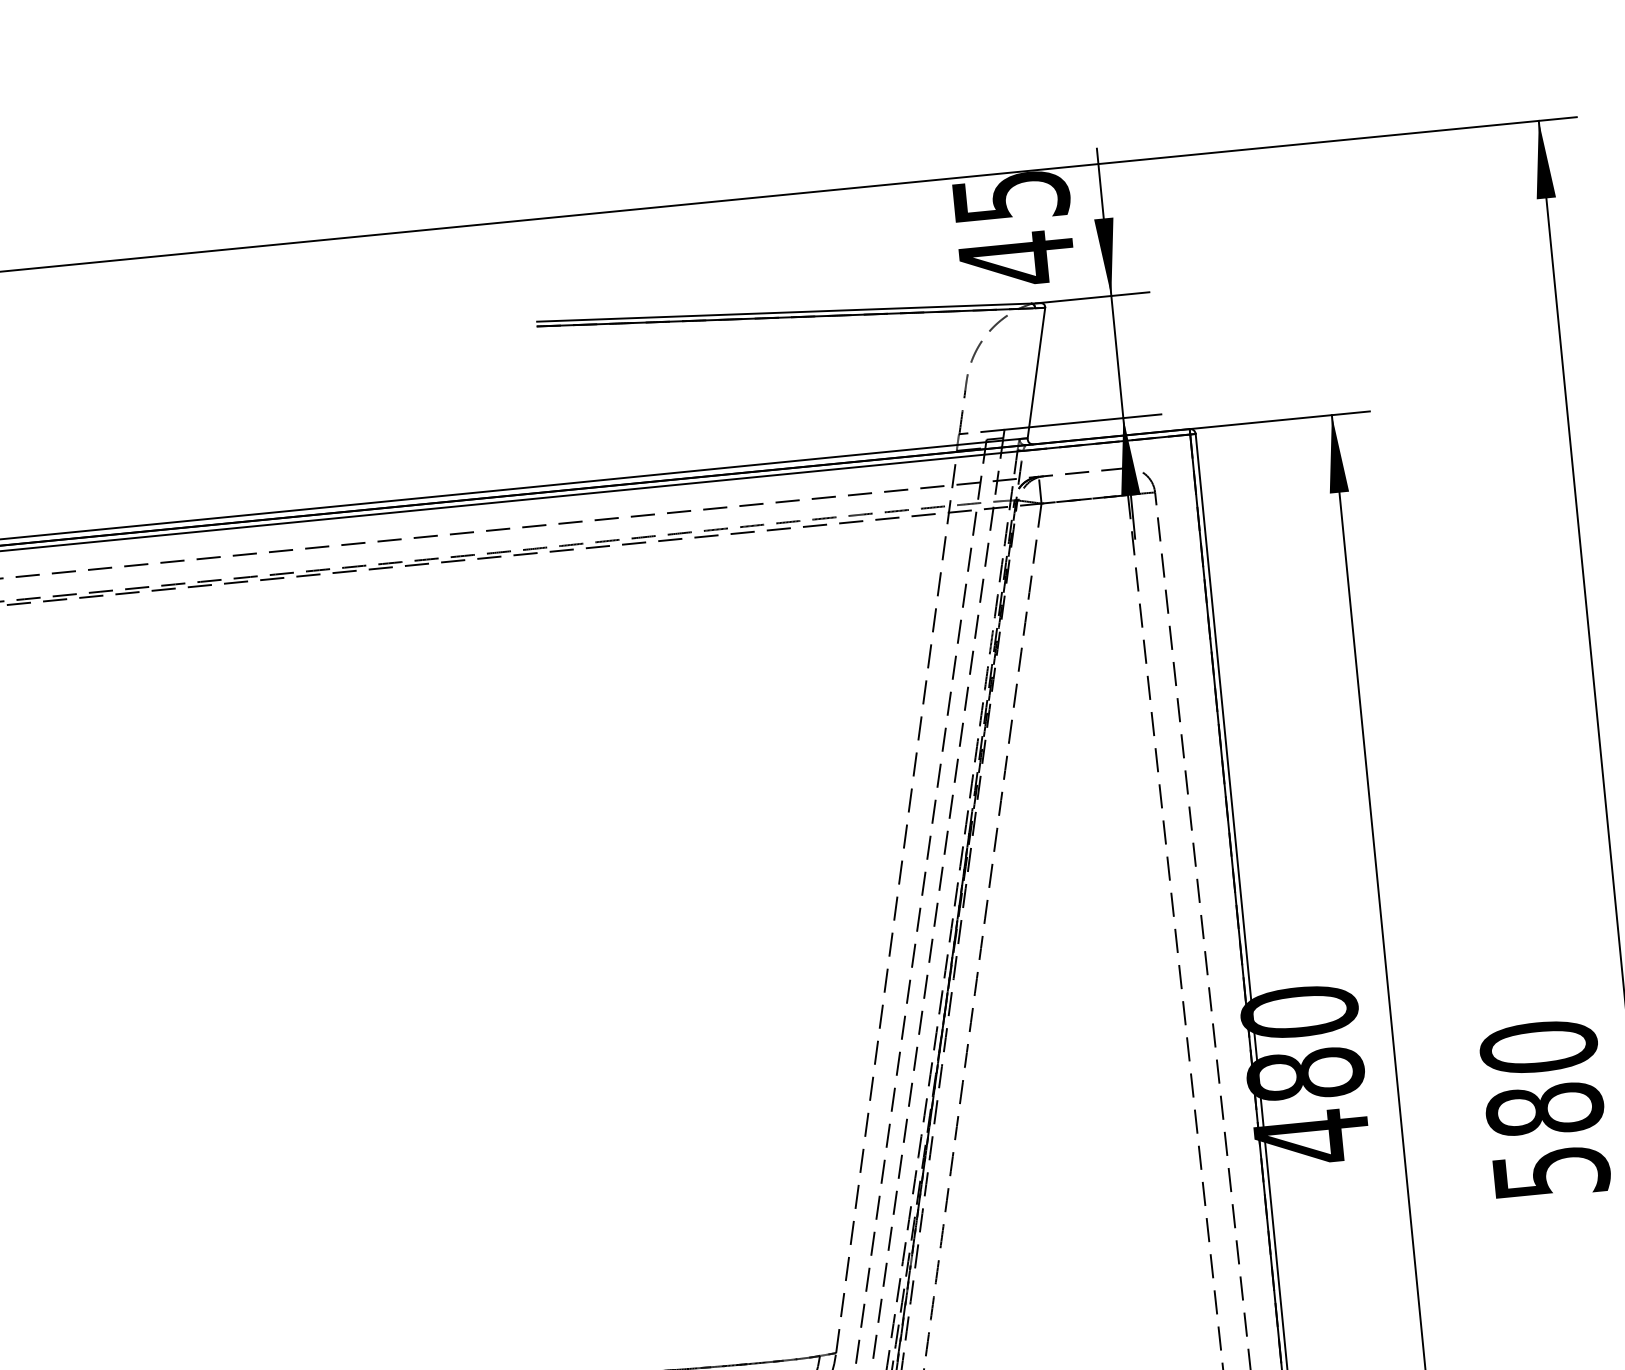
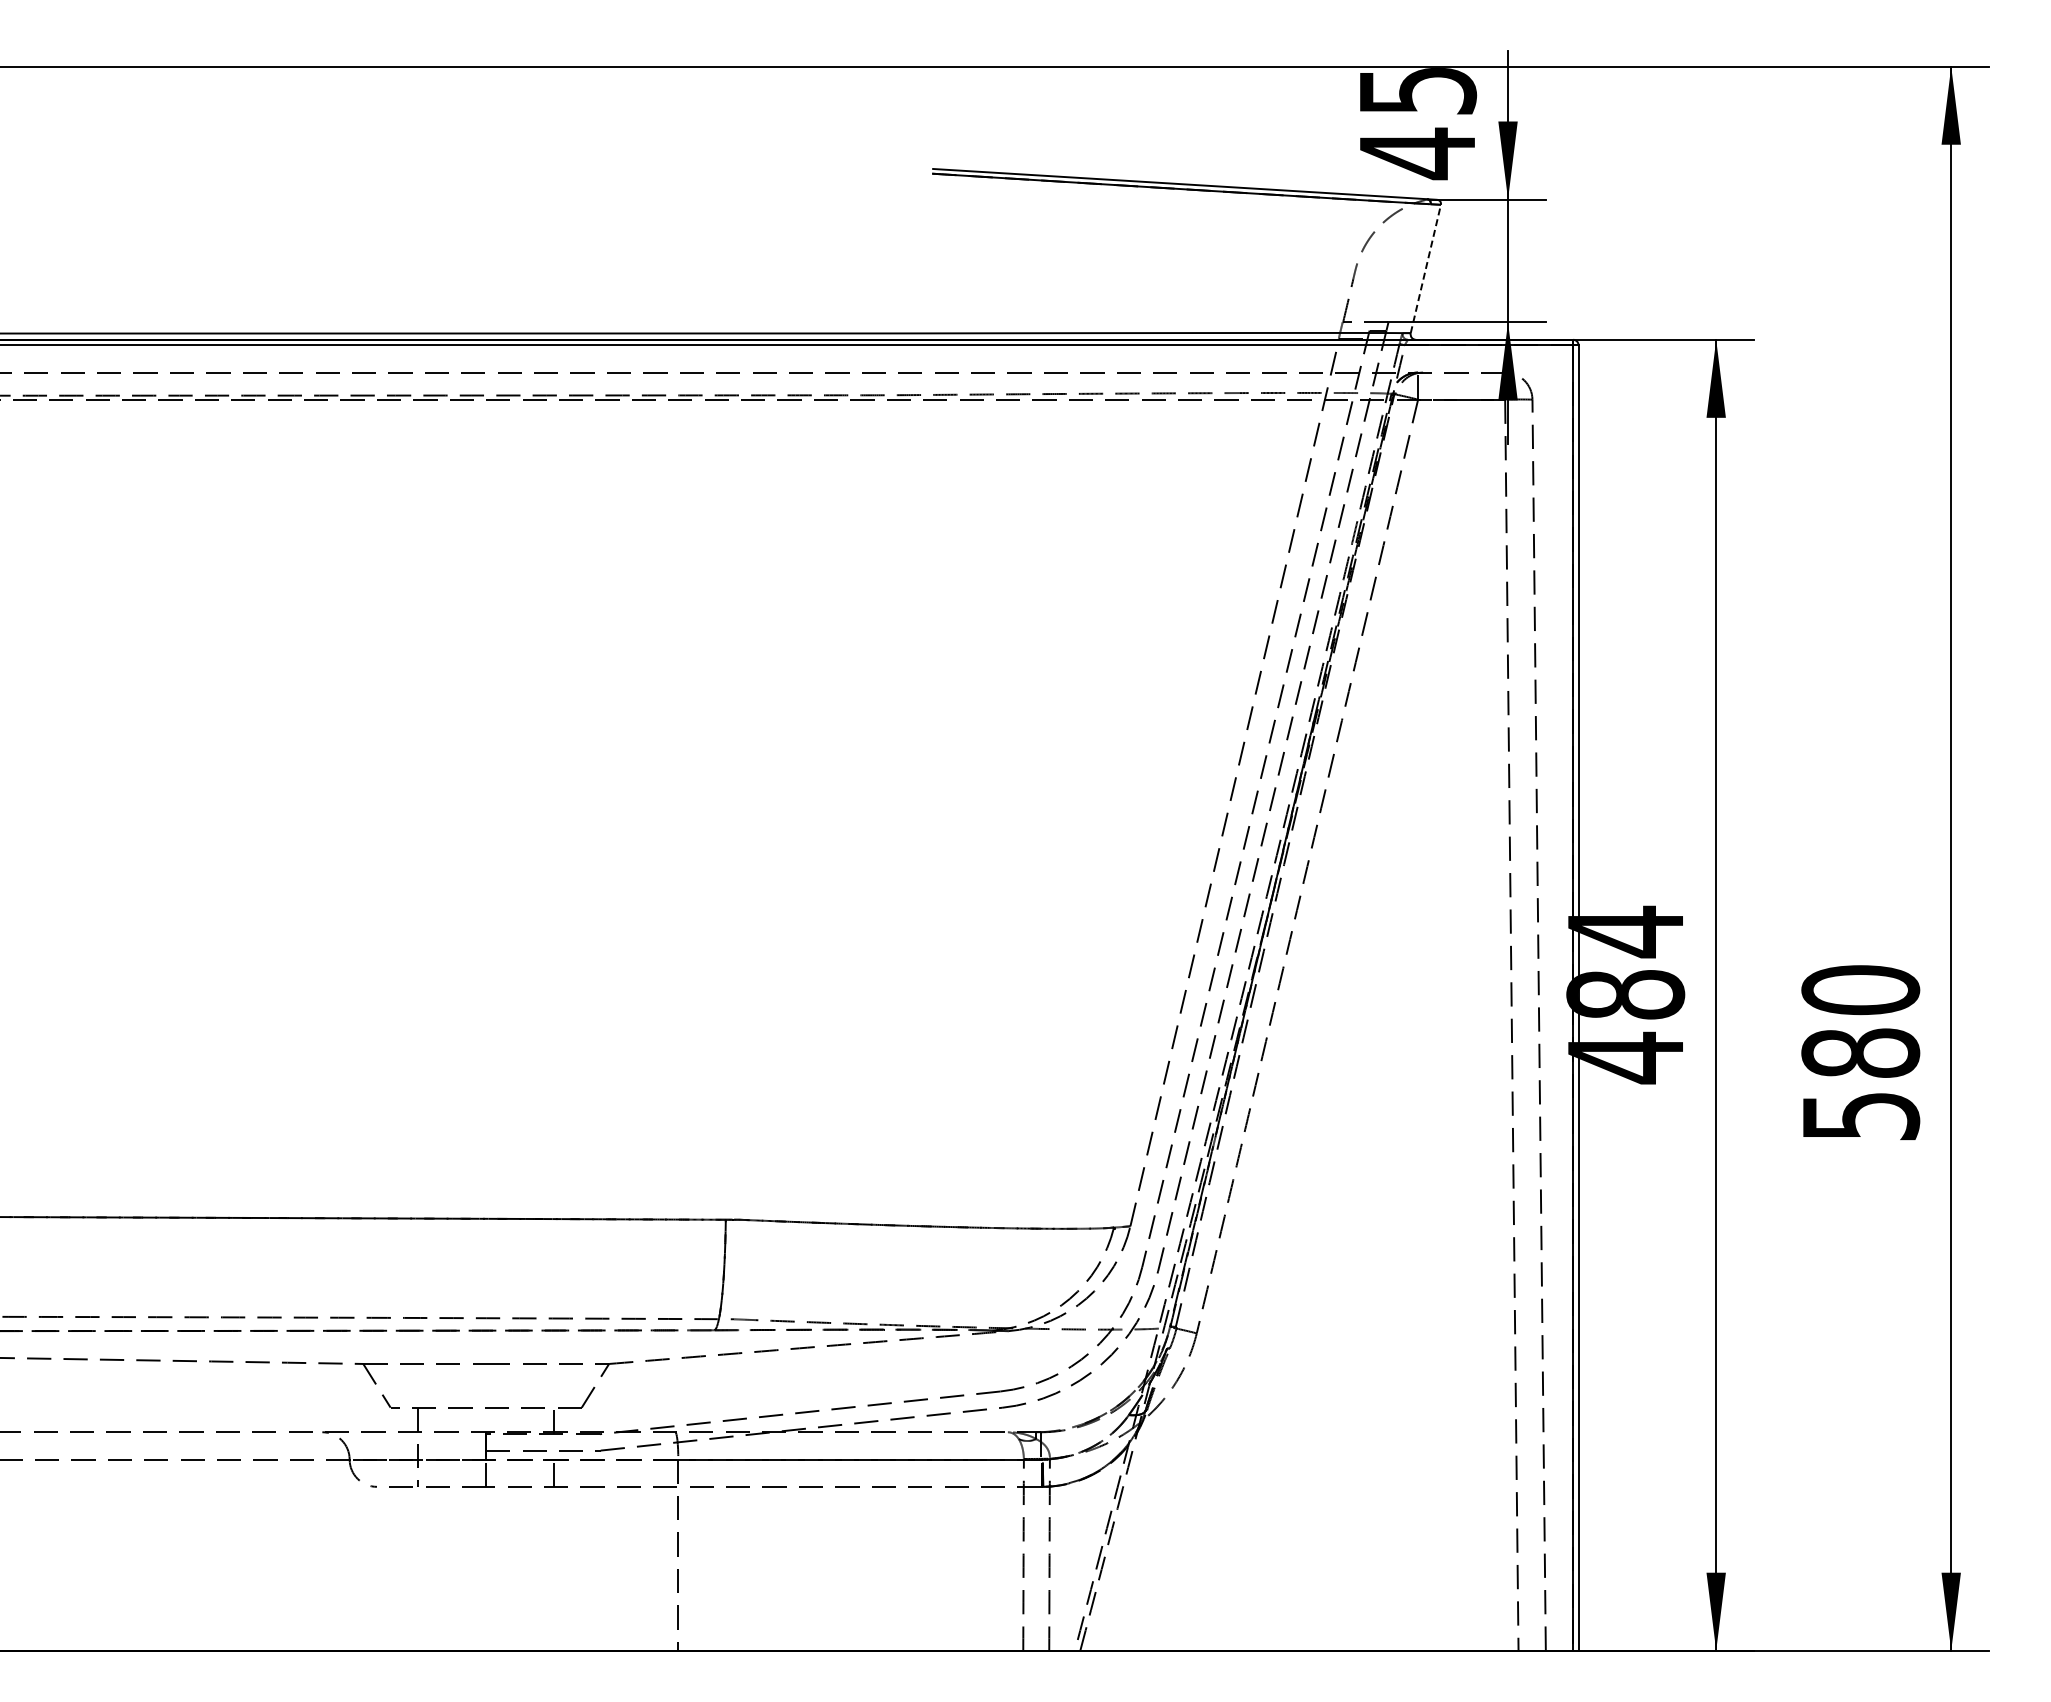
line: (1036, 373) -> (1425, 269), solid -> dashed
text: (1299, 1011) -> (1625, 931), 480 -> 484

